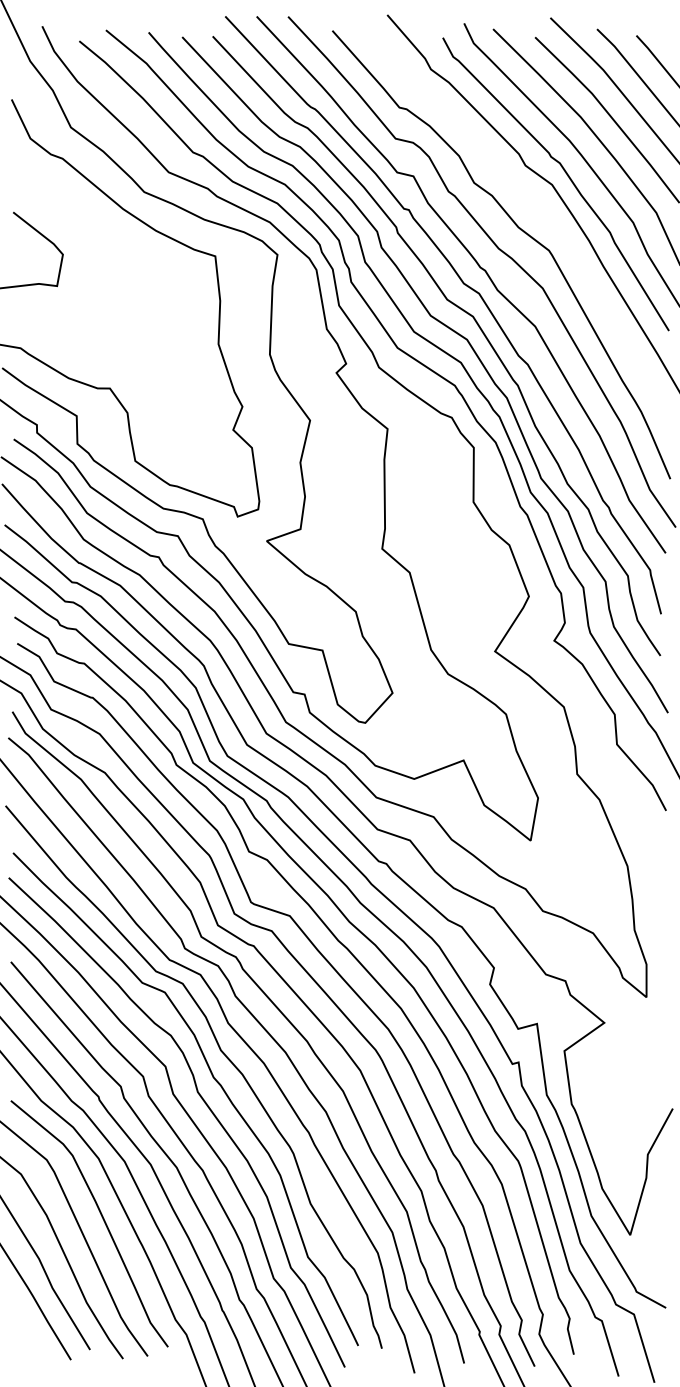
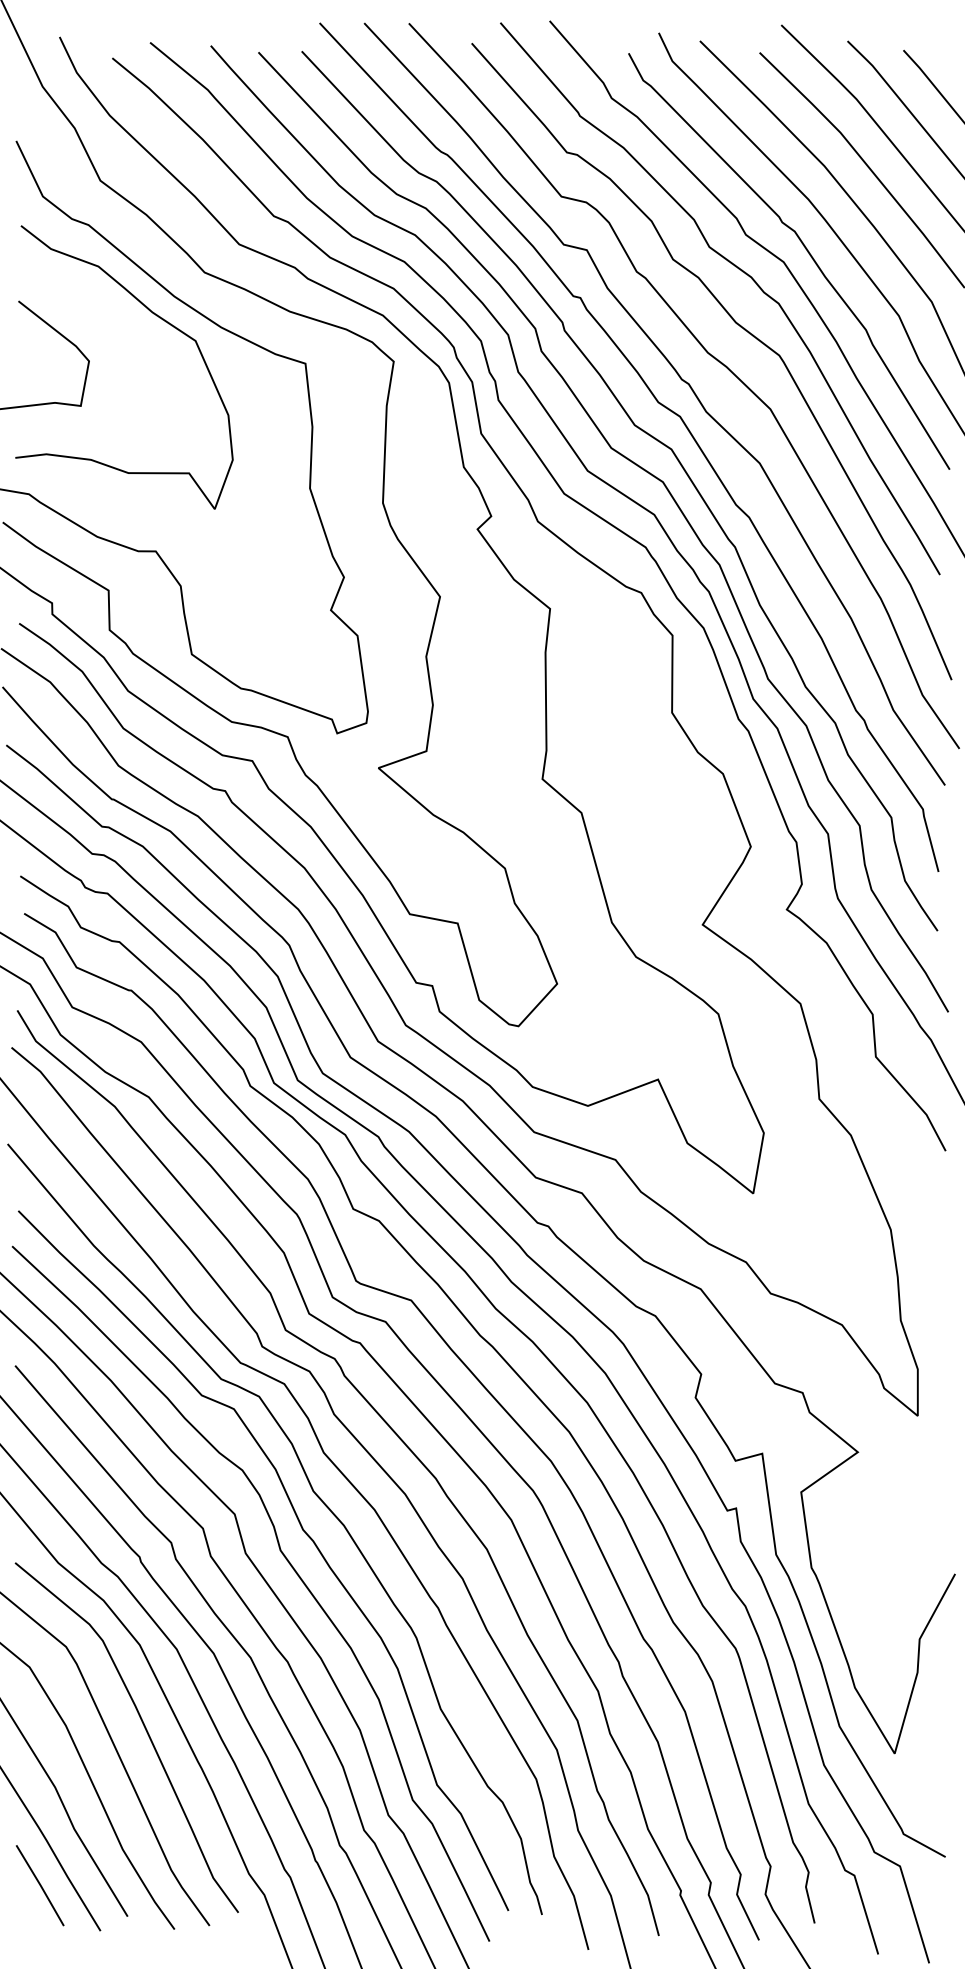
curve: (523, 192) -> (742, 272), added
curve: (110, 223) -> (156, 316), added
line: (28, 1327) -> (39, 1885), added

